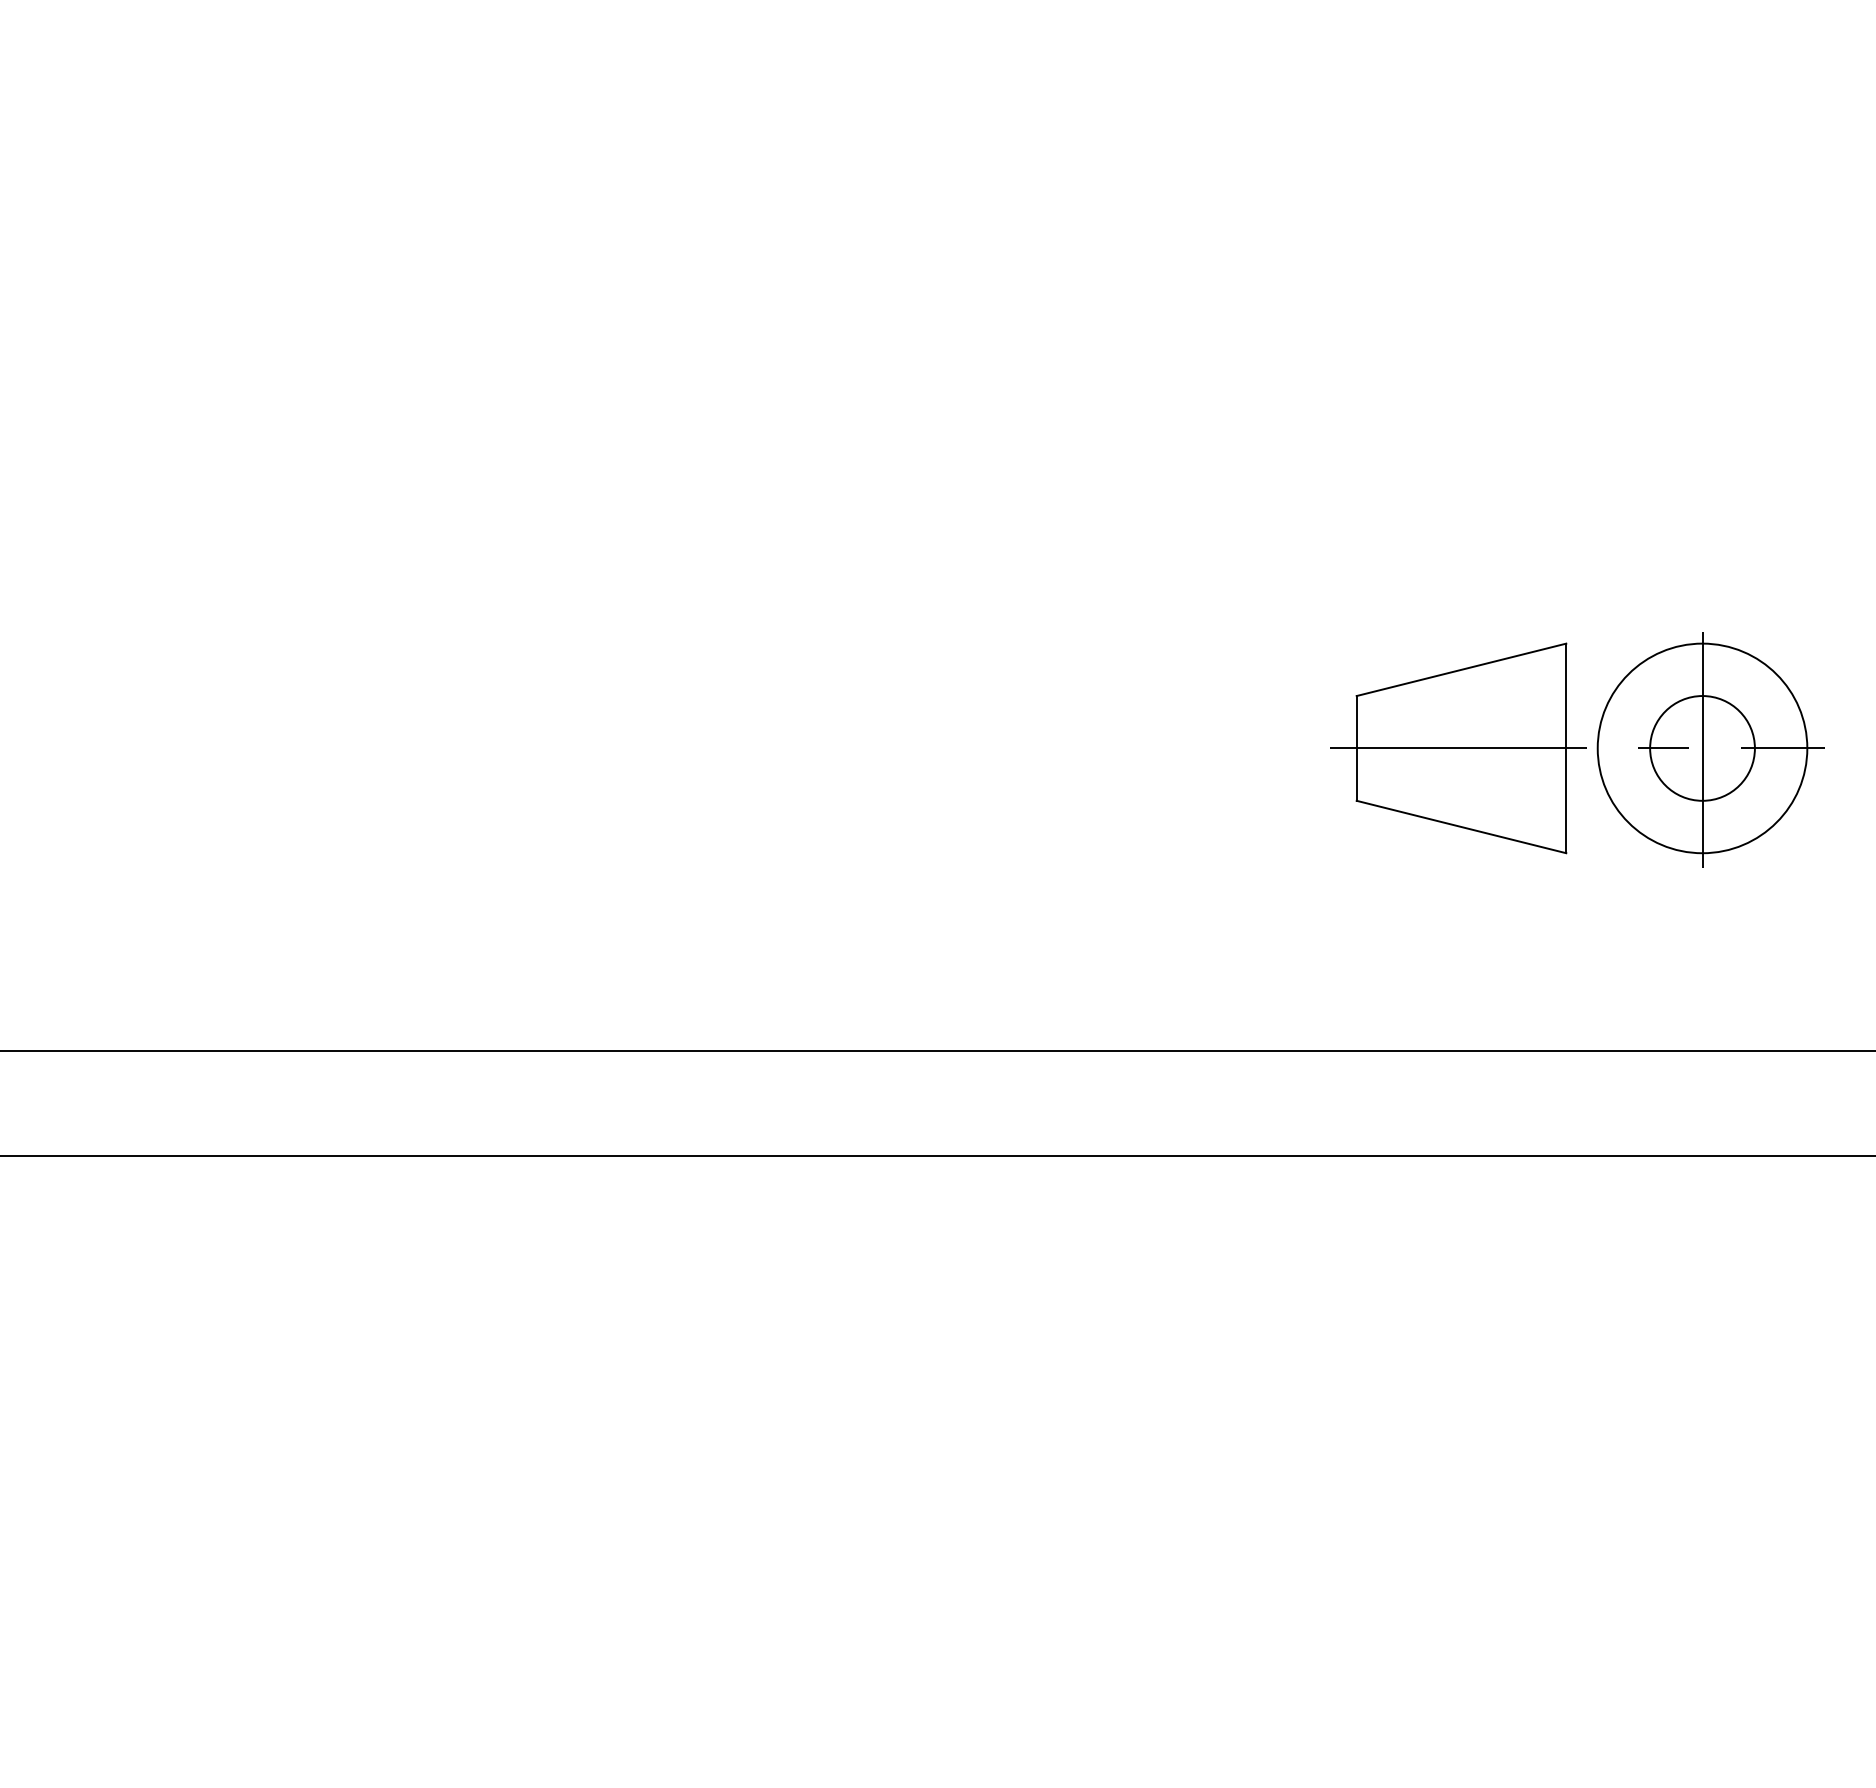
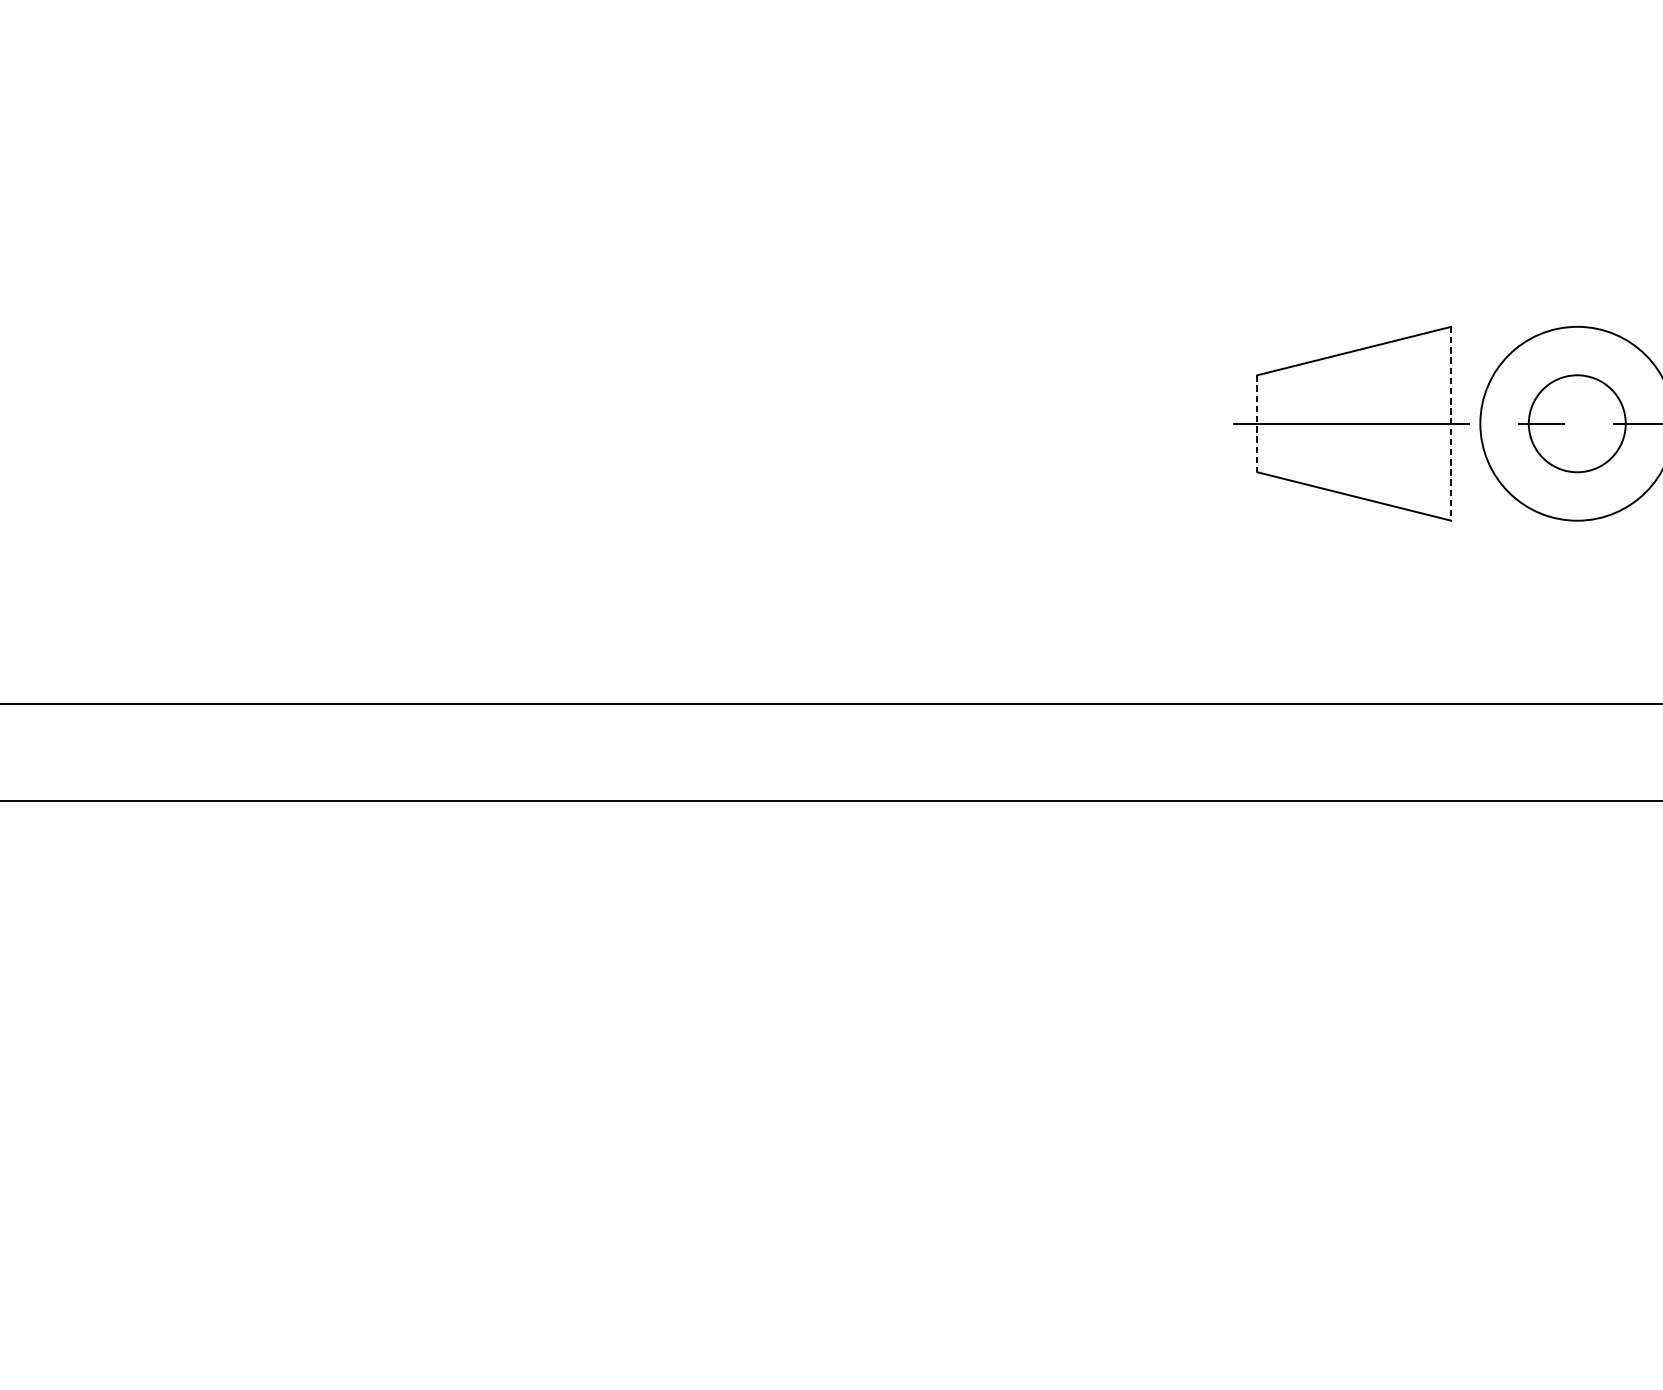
line: (1356, 748) -> (1257, 423), solid -> dashed
line: (1566, 748) -> (1451, 423), solid -> dashed
line: (1702, 749) -> (1577, 424), removed

